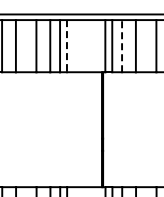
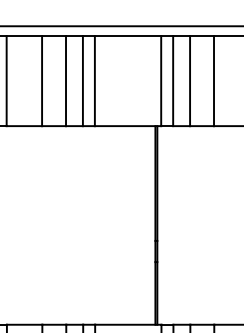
line: (122, 45) -> (190, 79), dashed -> solid
line: (66, 46) -> (94, 81), dashed -> solid

